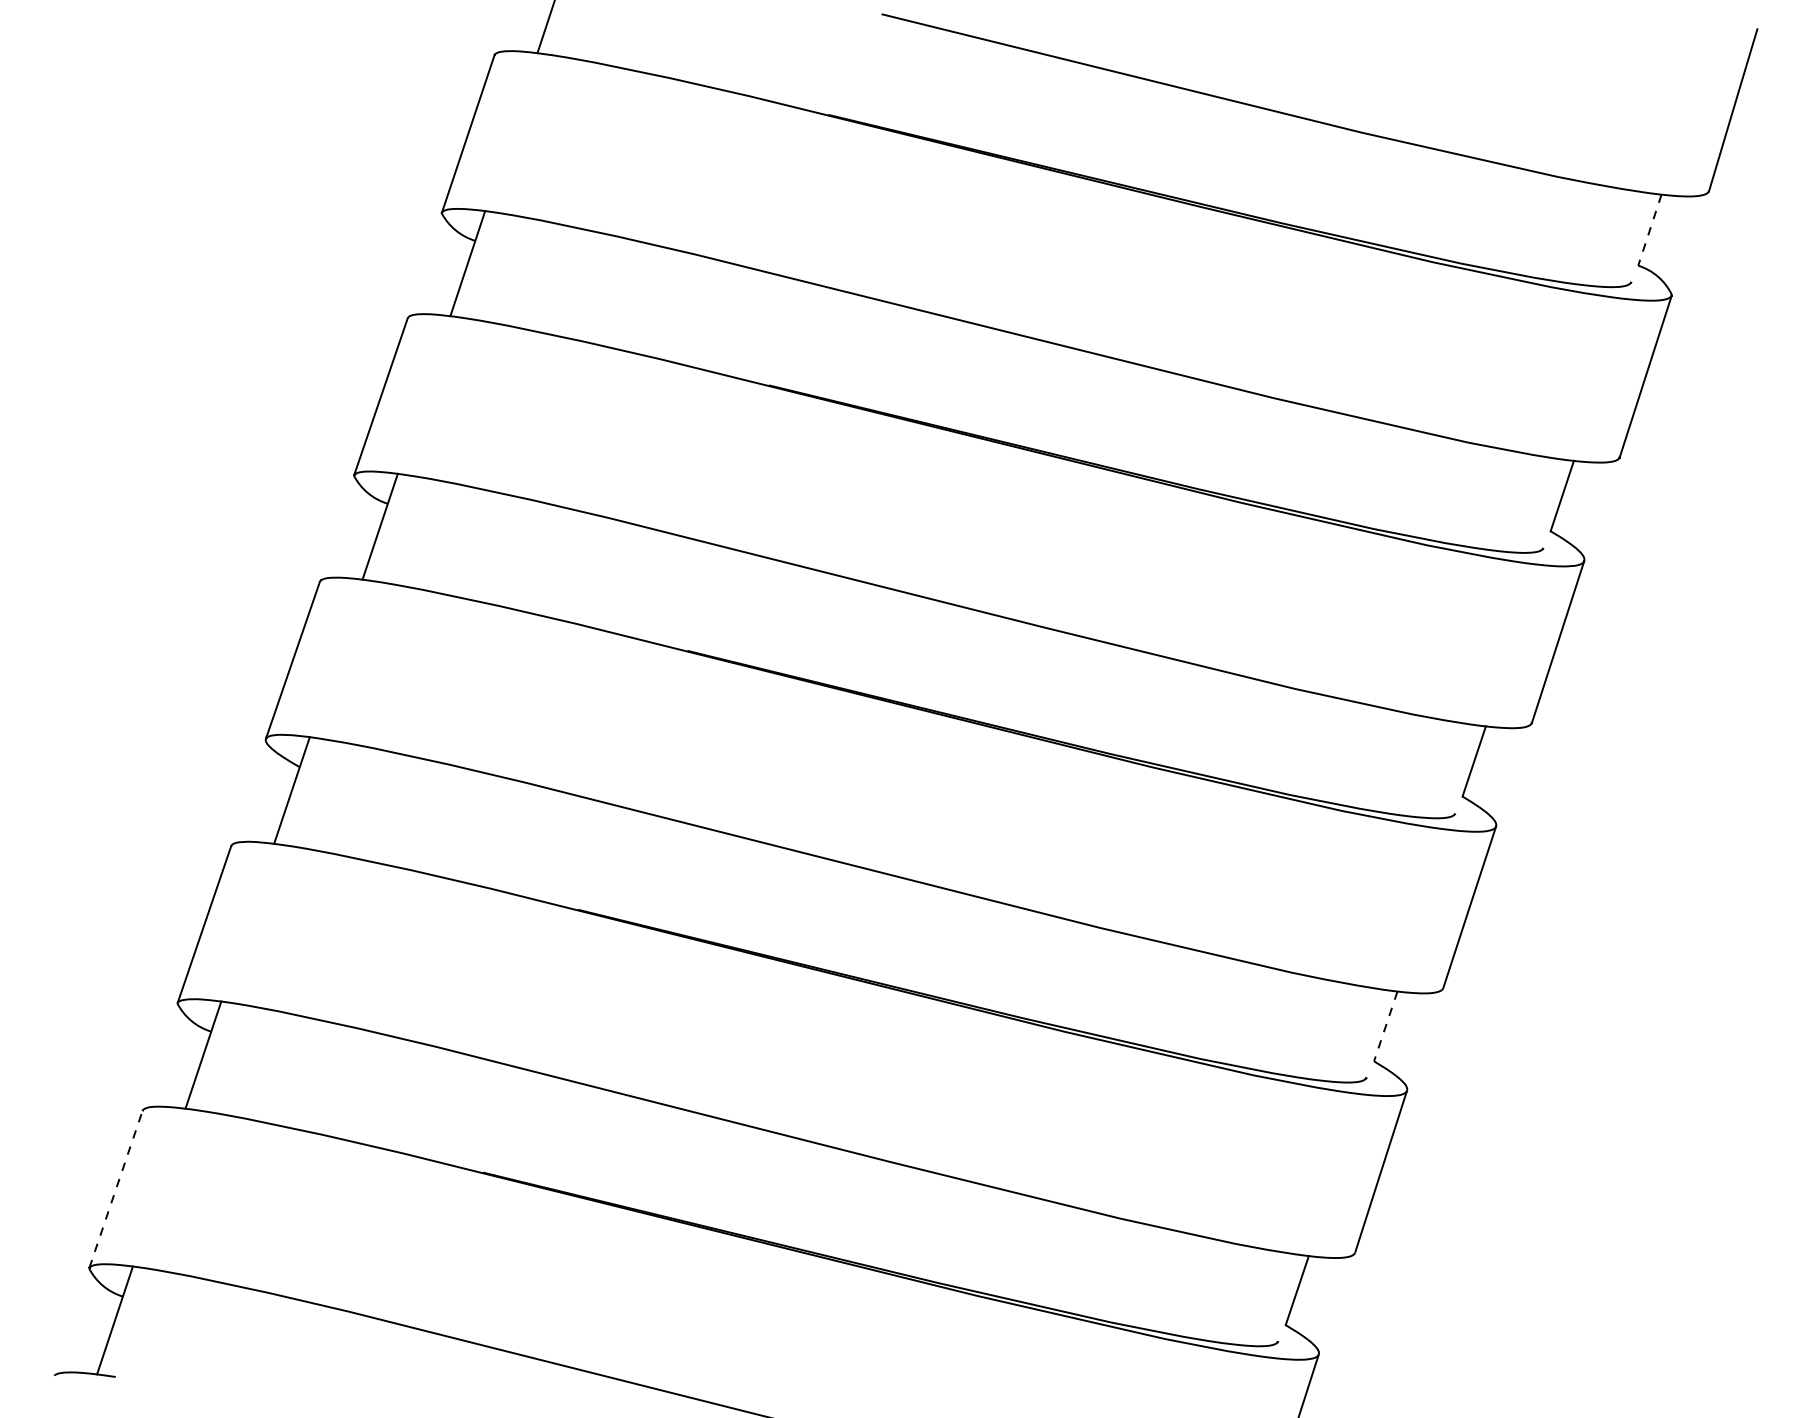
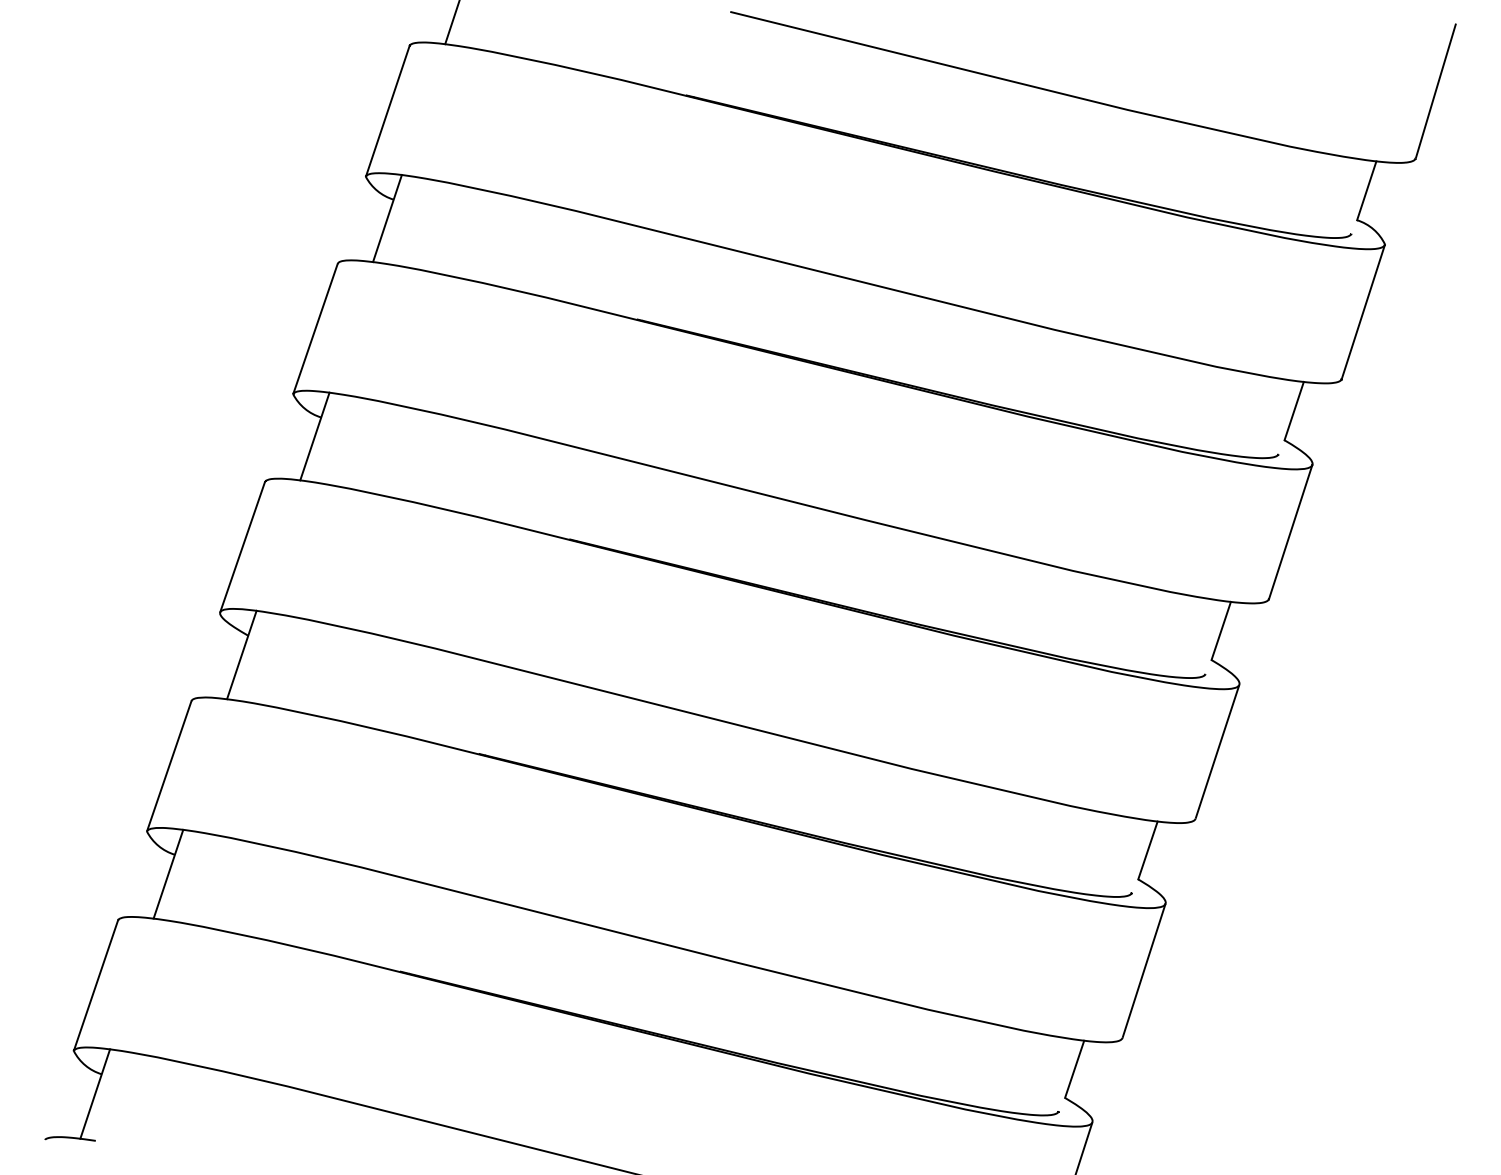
line: (1649, 229) -> (1366, 190), dashed -> solid
line: (1385, 1026) -> (1147, 850), dashed -> solid
line: (115, 1189) -> (95, 985), dashed -> solid

